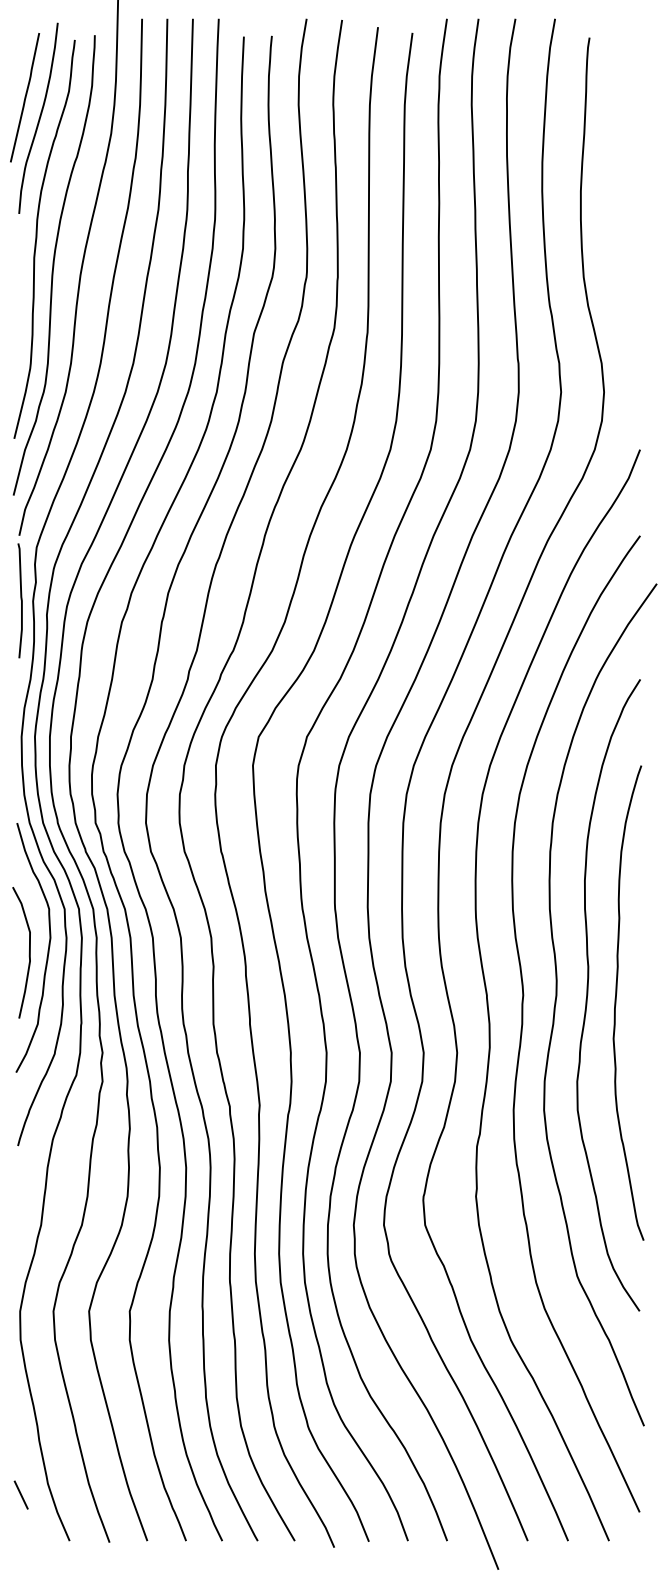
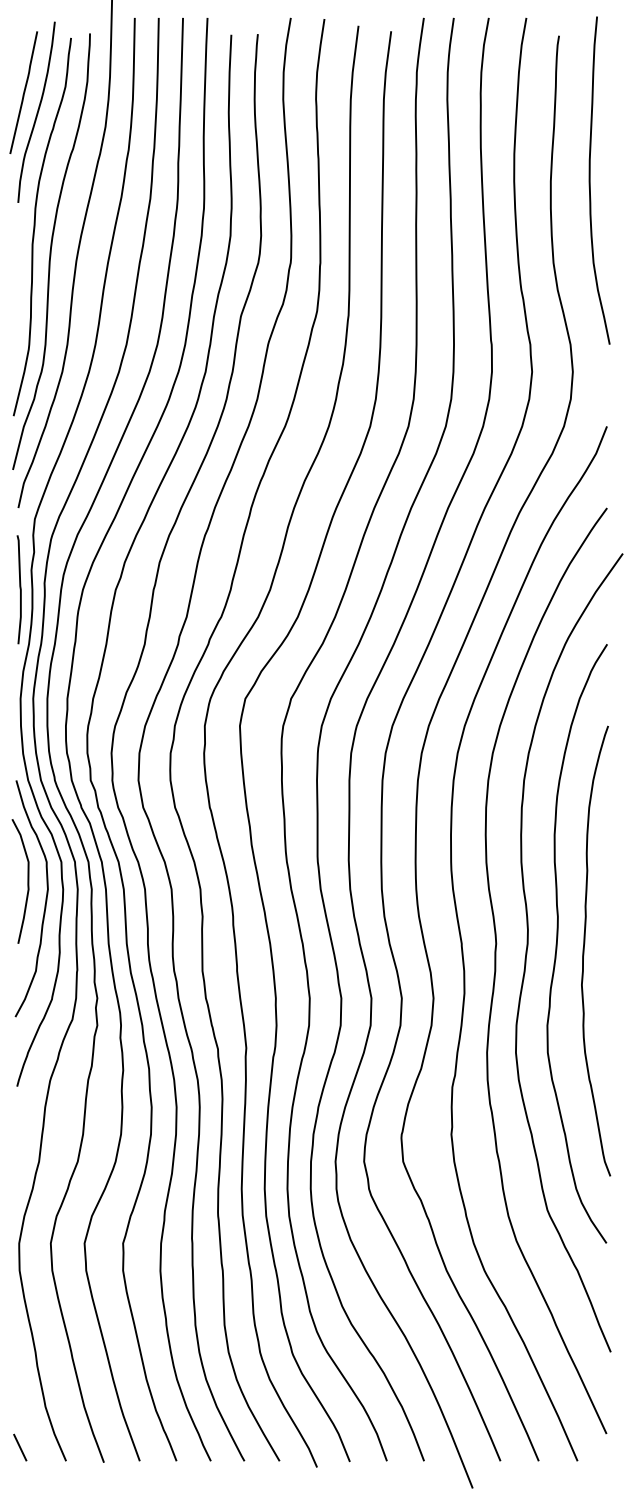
curve: (622, 190) -> (590, 180), added
curve: (20, 600) -> (19, 589), moved
curve: (28, 952) -> (27, 881), moved
line: (21, 1494) -> (20, 1447), moved

